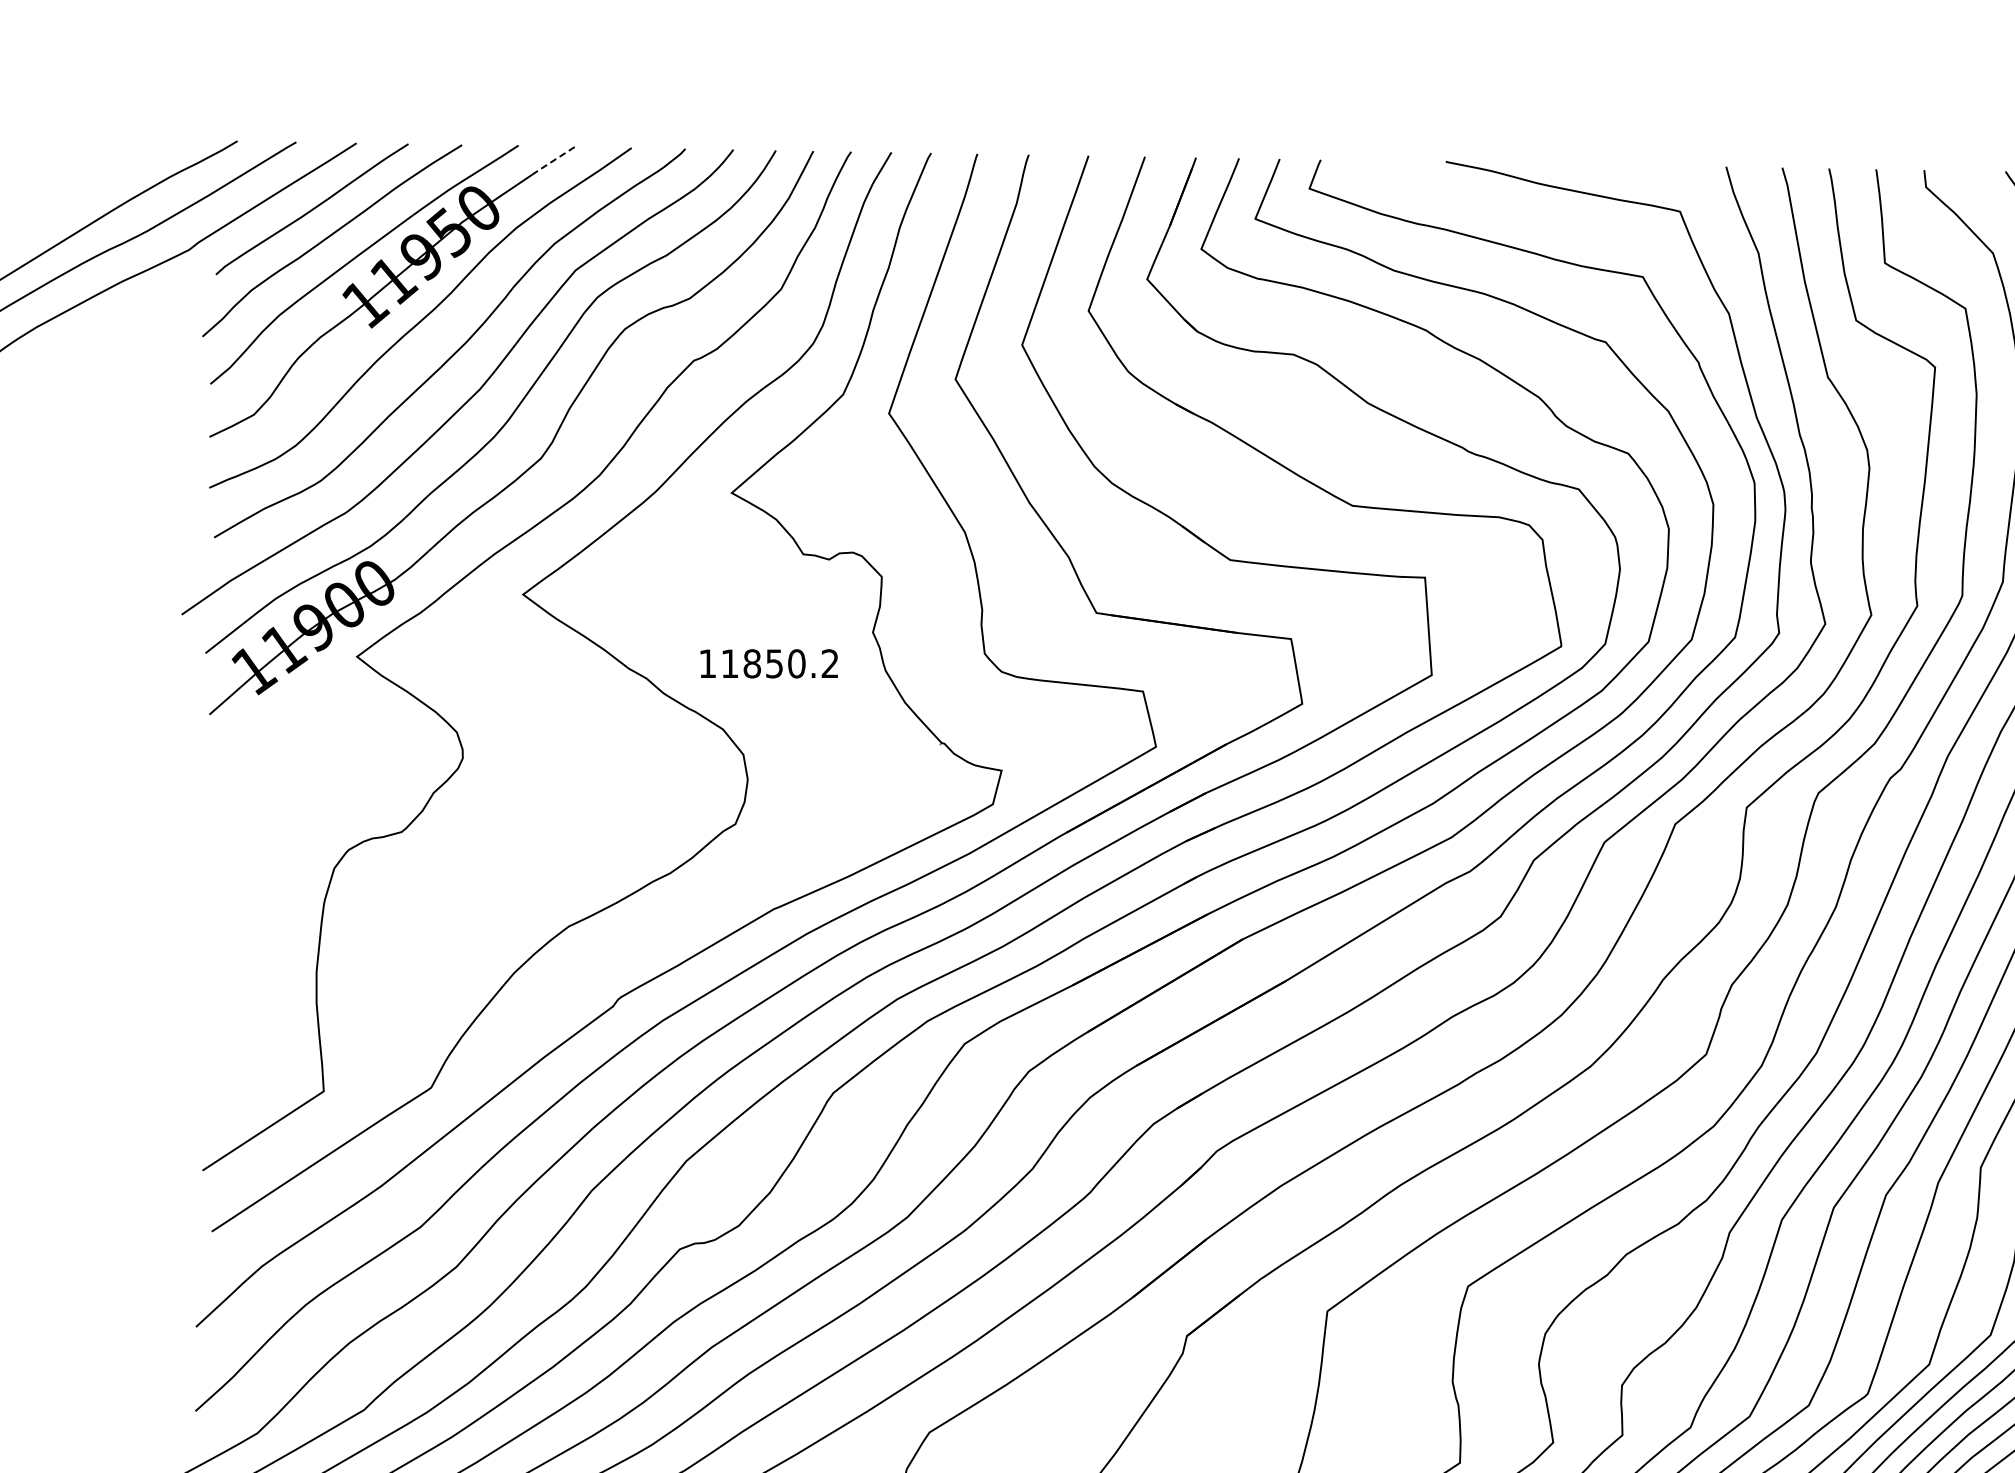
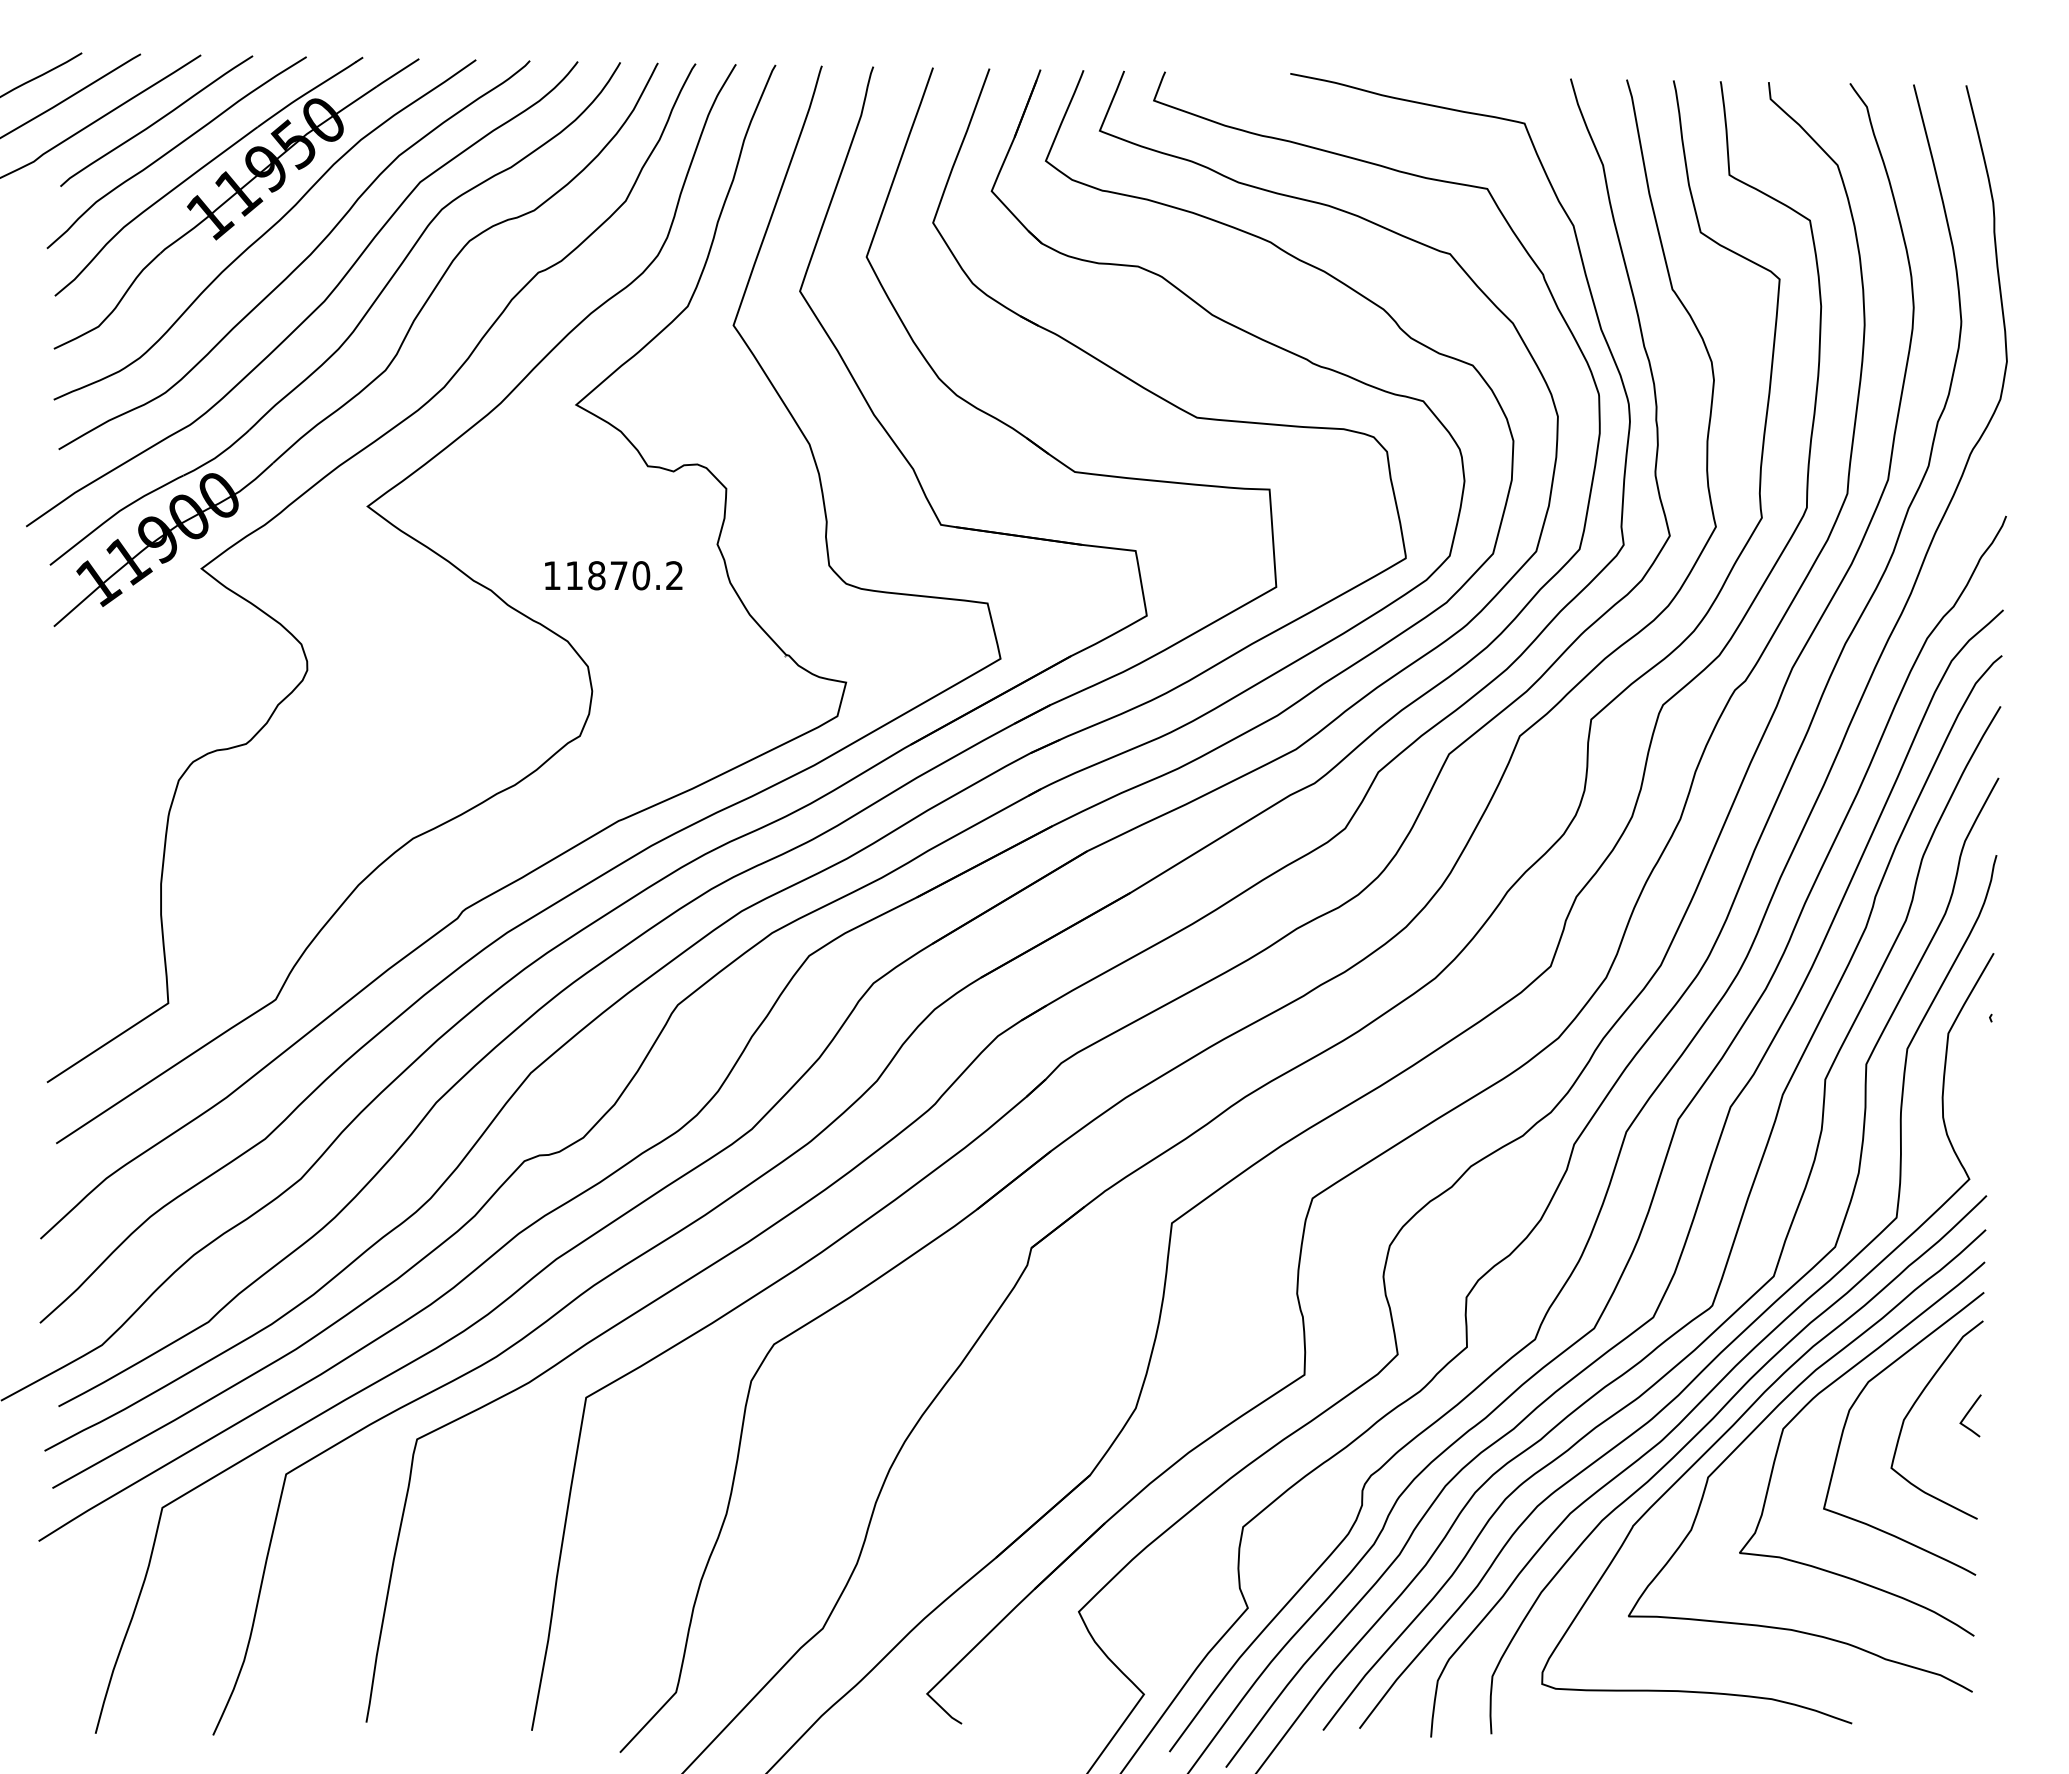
line: (552, 161) -> (397, 73), dashed -> solid
text: (773, 663) -> (618, 575), 11850.2 -> 11870.2

